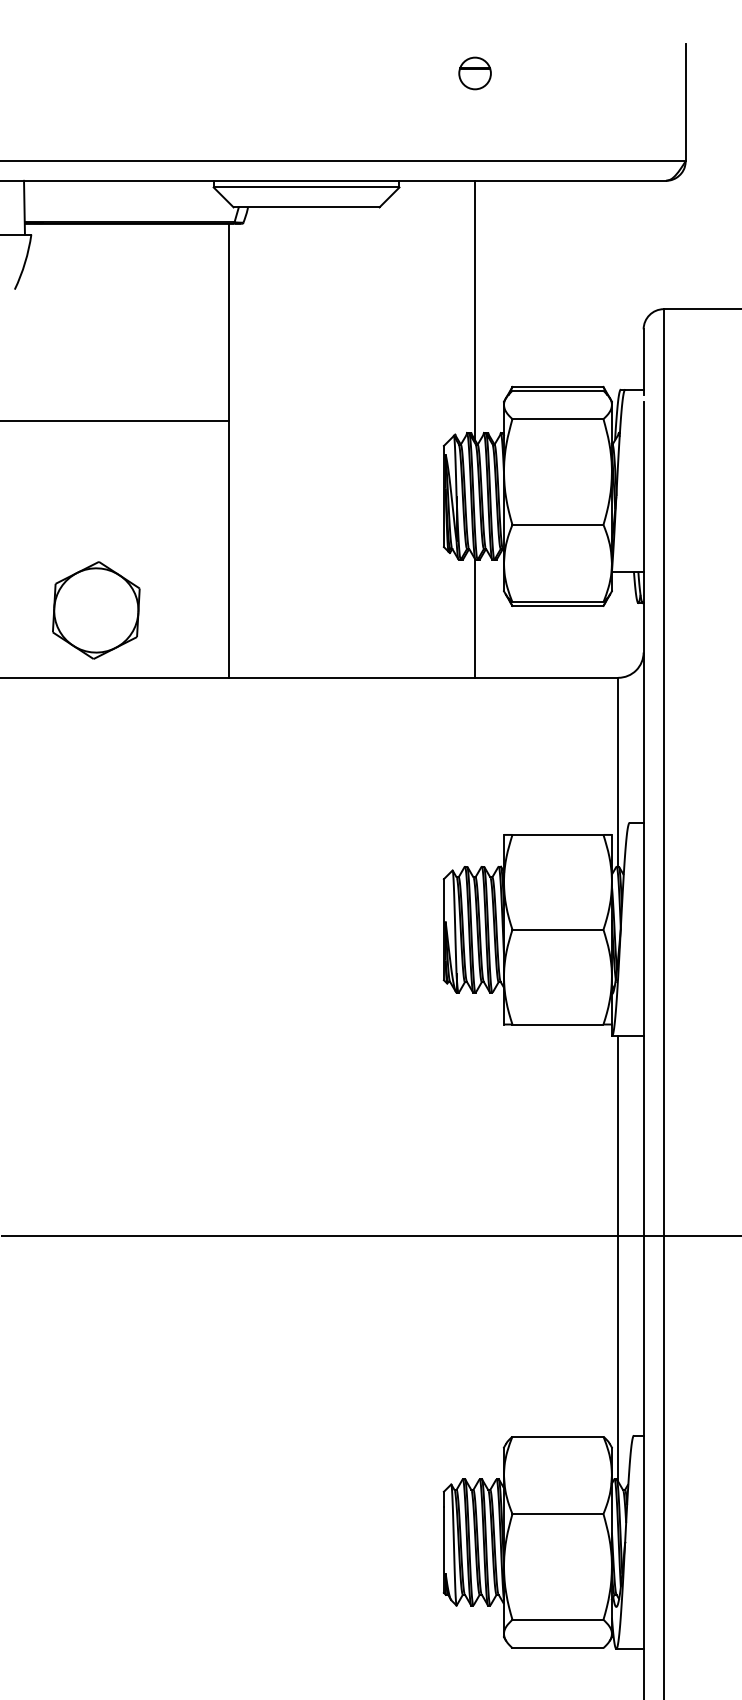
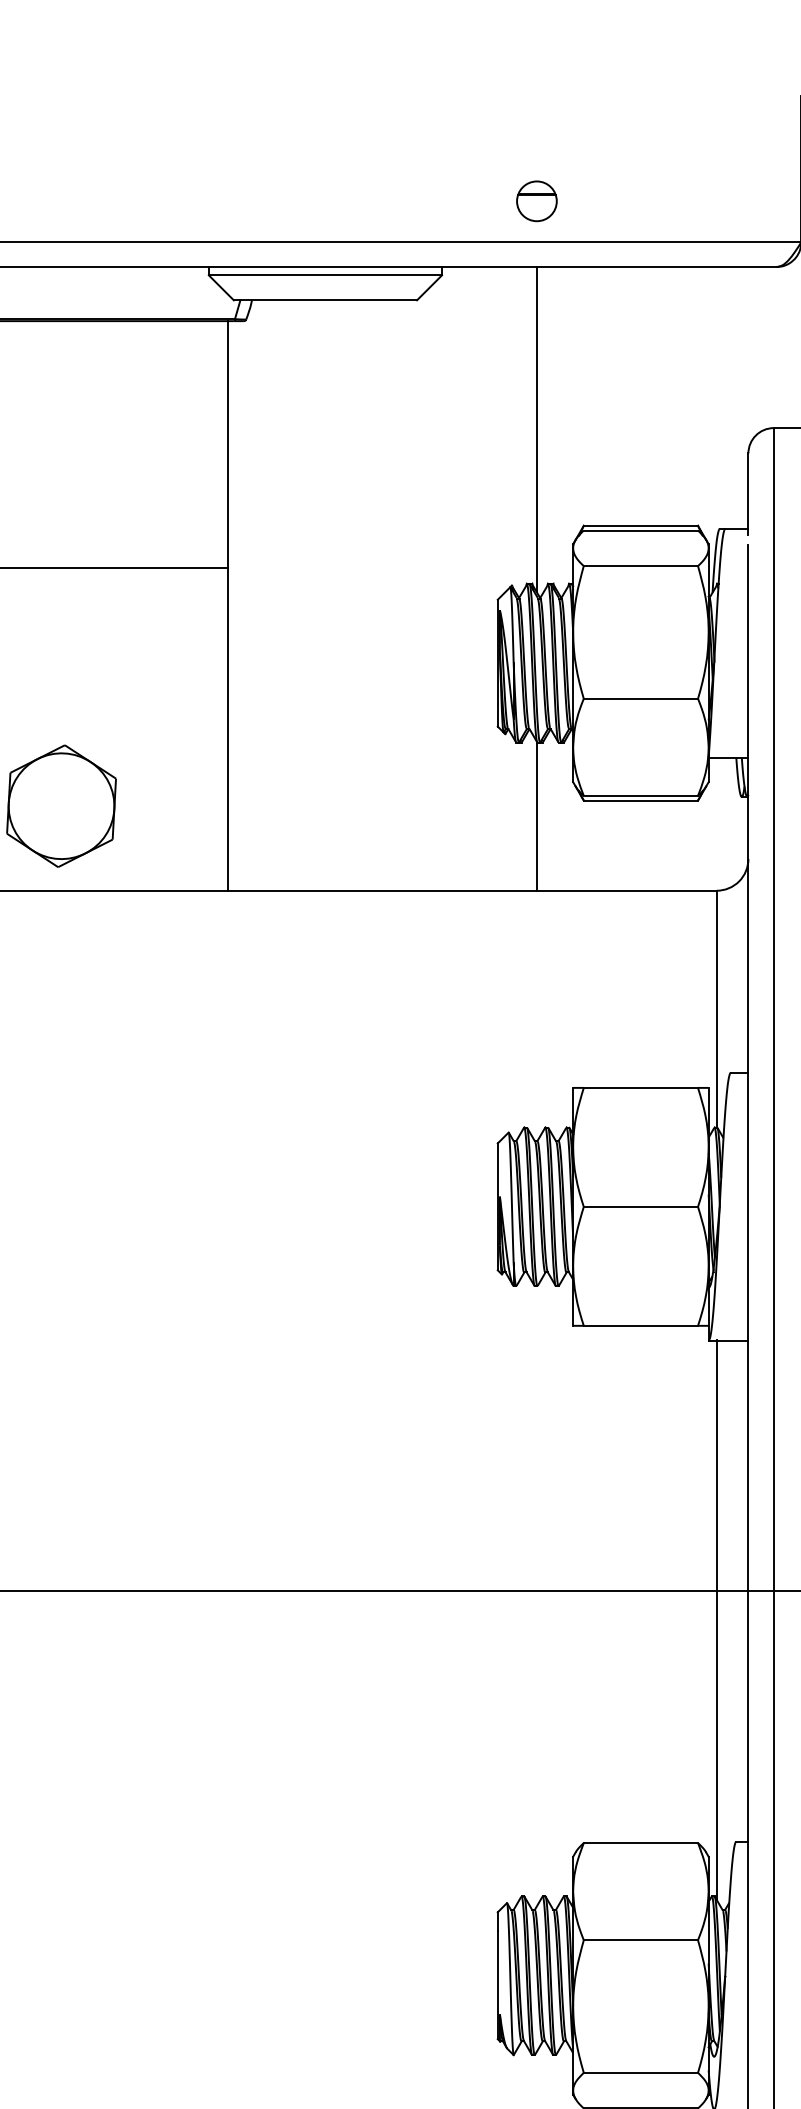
part: (474, 73) -> (536, 201), moved

